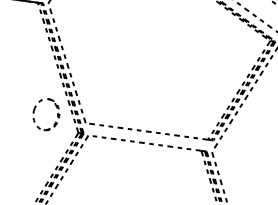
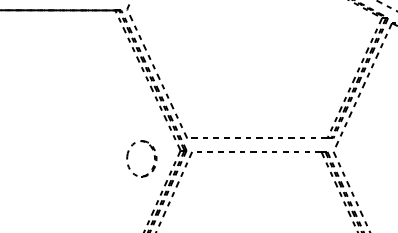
part: (34, 112) -> (128, 158), moved

